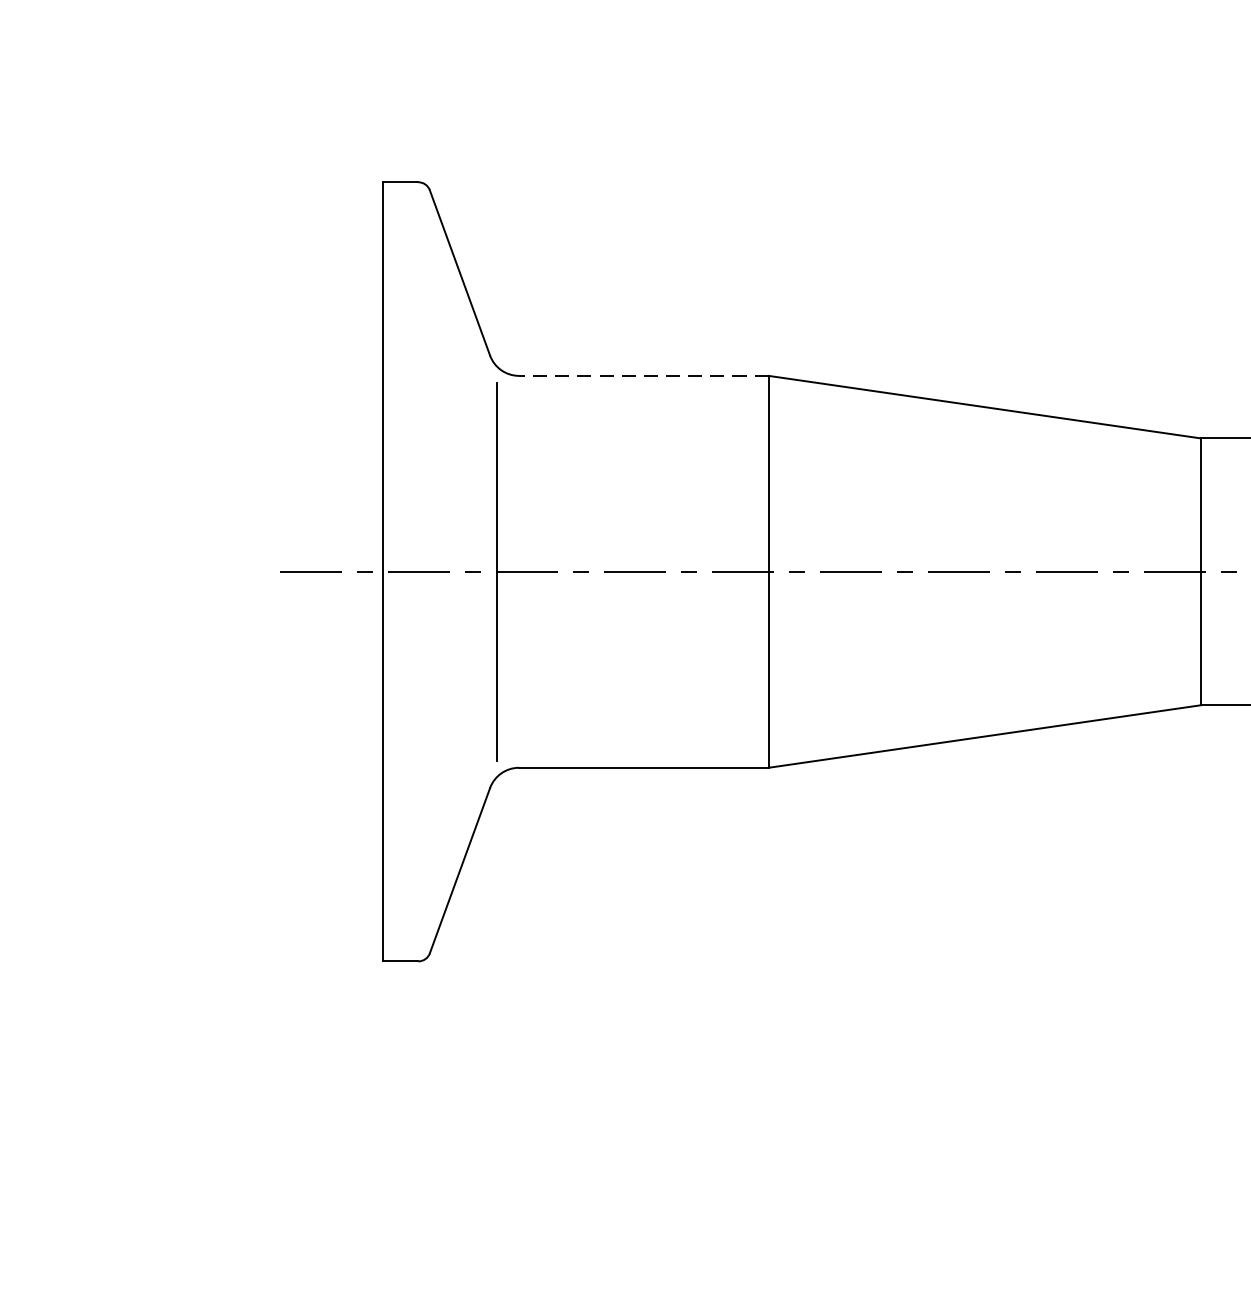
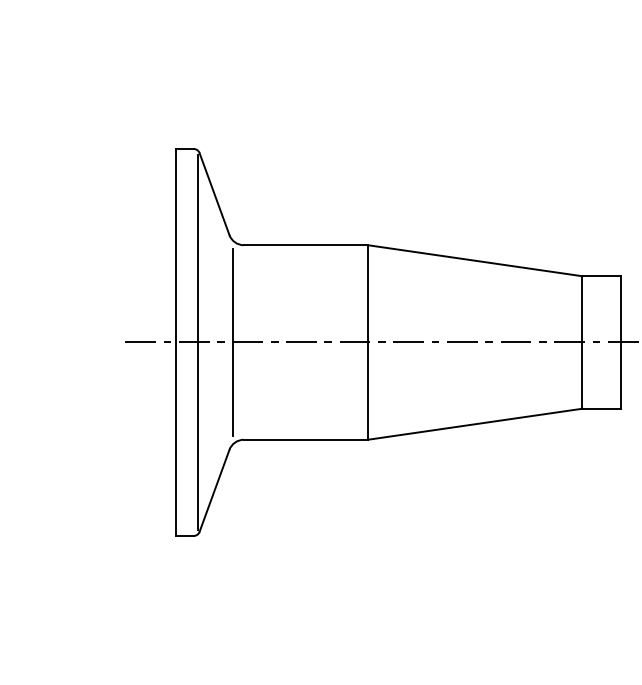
line: (643, 376) -> (305, 245), dashed -> solid
line: (427, 571) -> (198, 342), added

